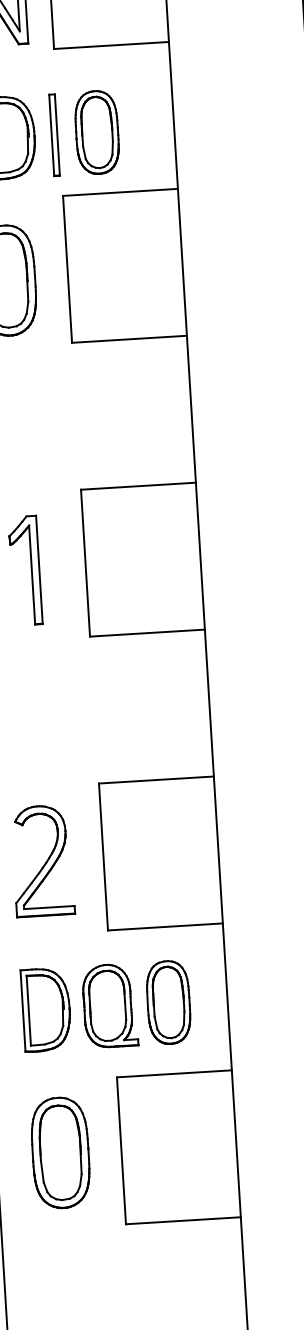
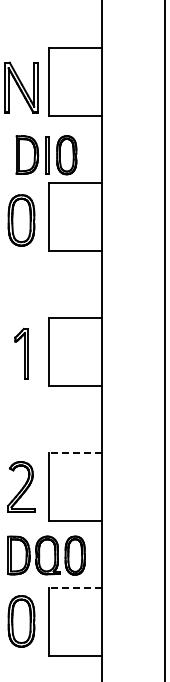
line: (155, 780) -> (75, 453), solid -> dashed
line: (173, 1074) -> (75, 588), solid -> dashed

